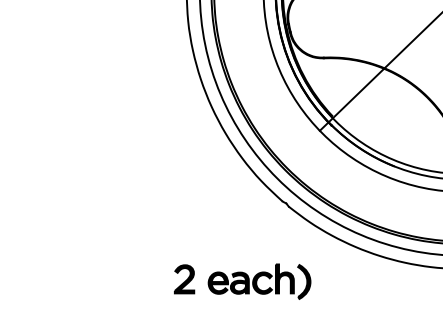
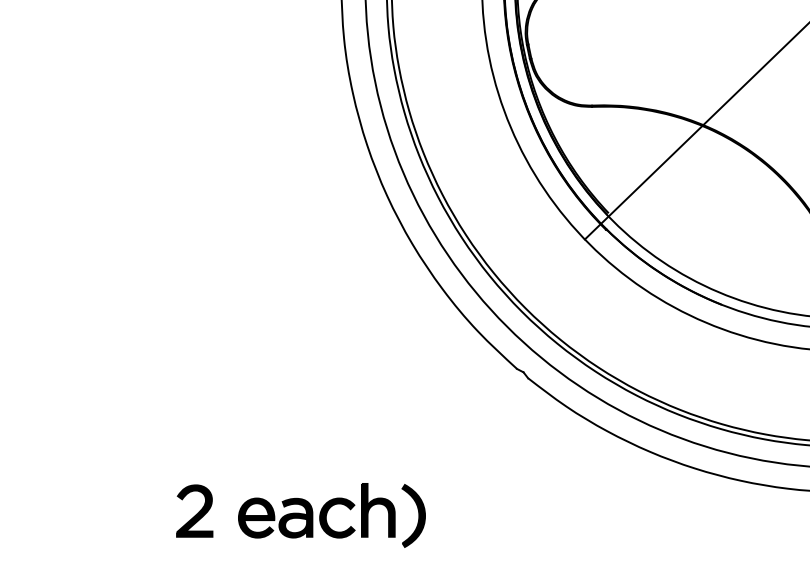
part: (242, 281) -> (300, 515), moved

